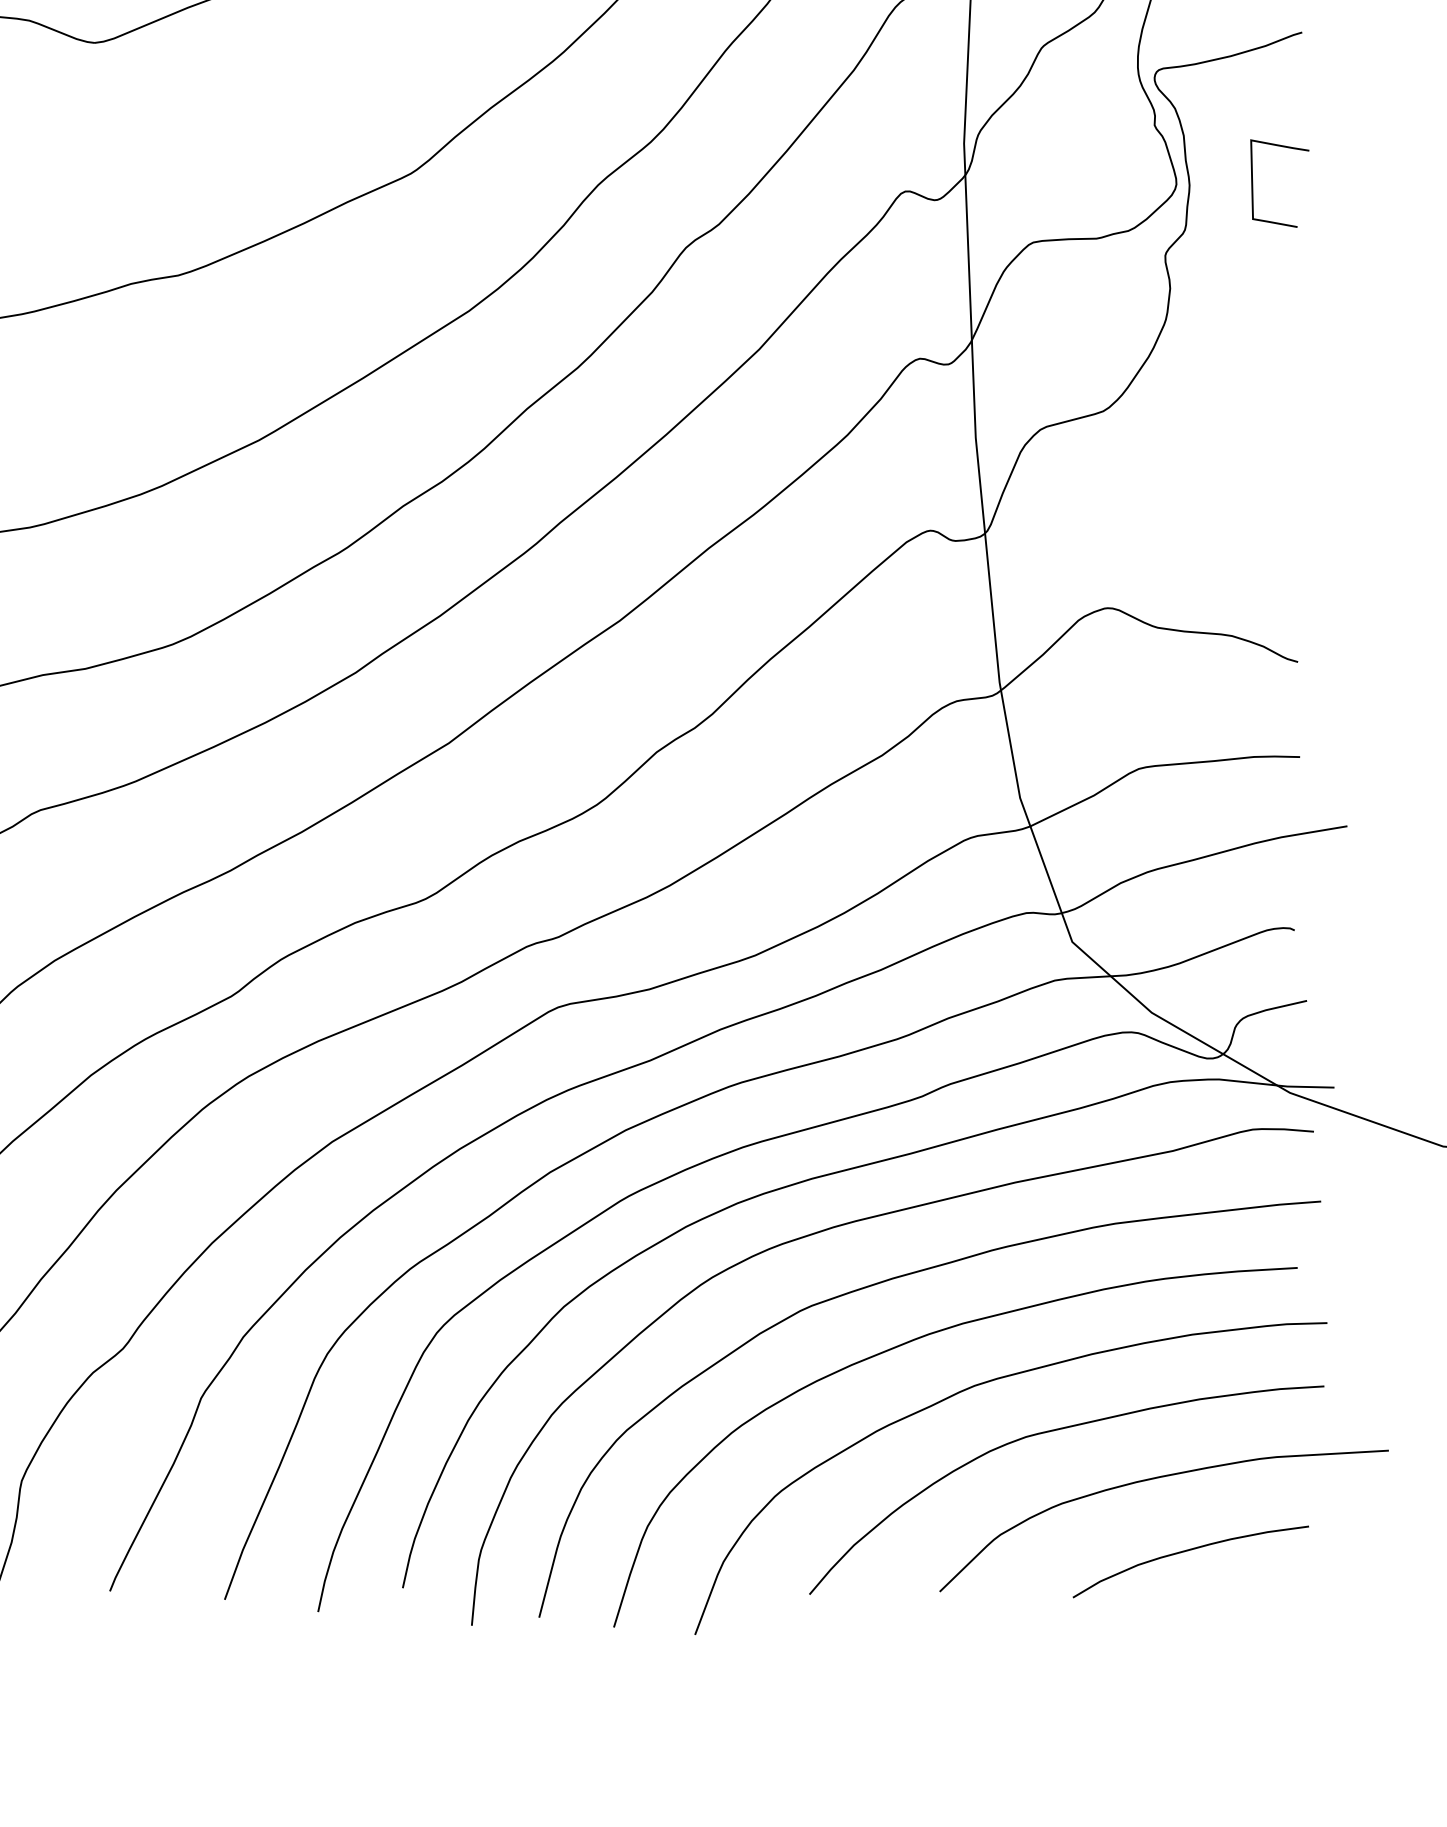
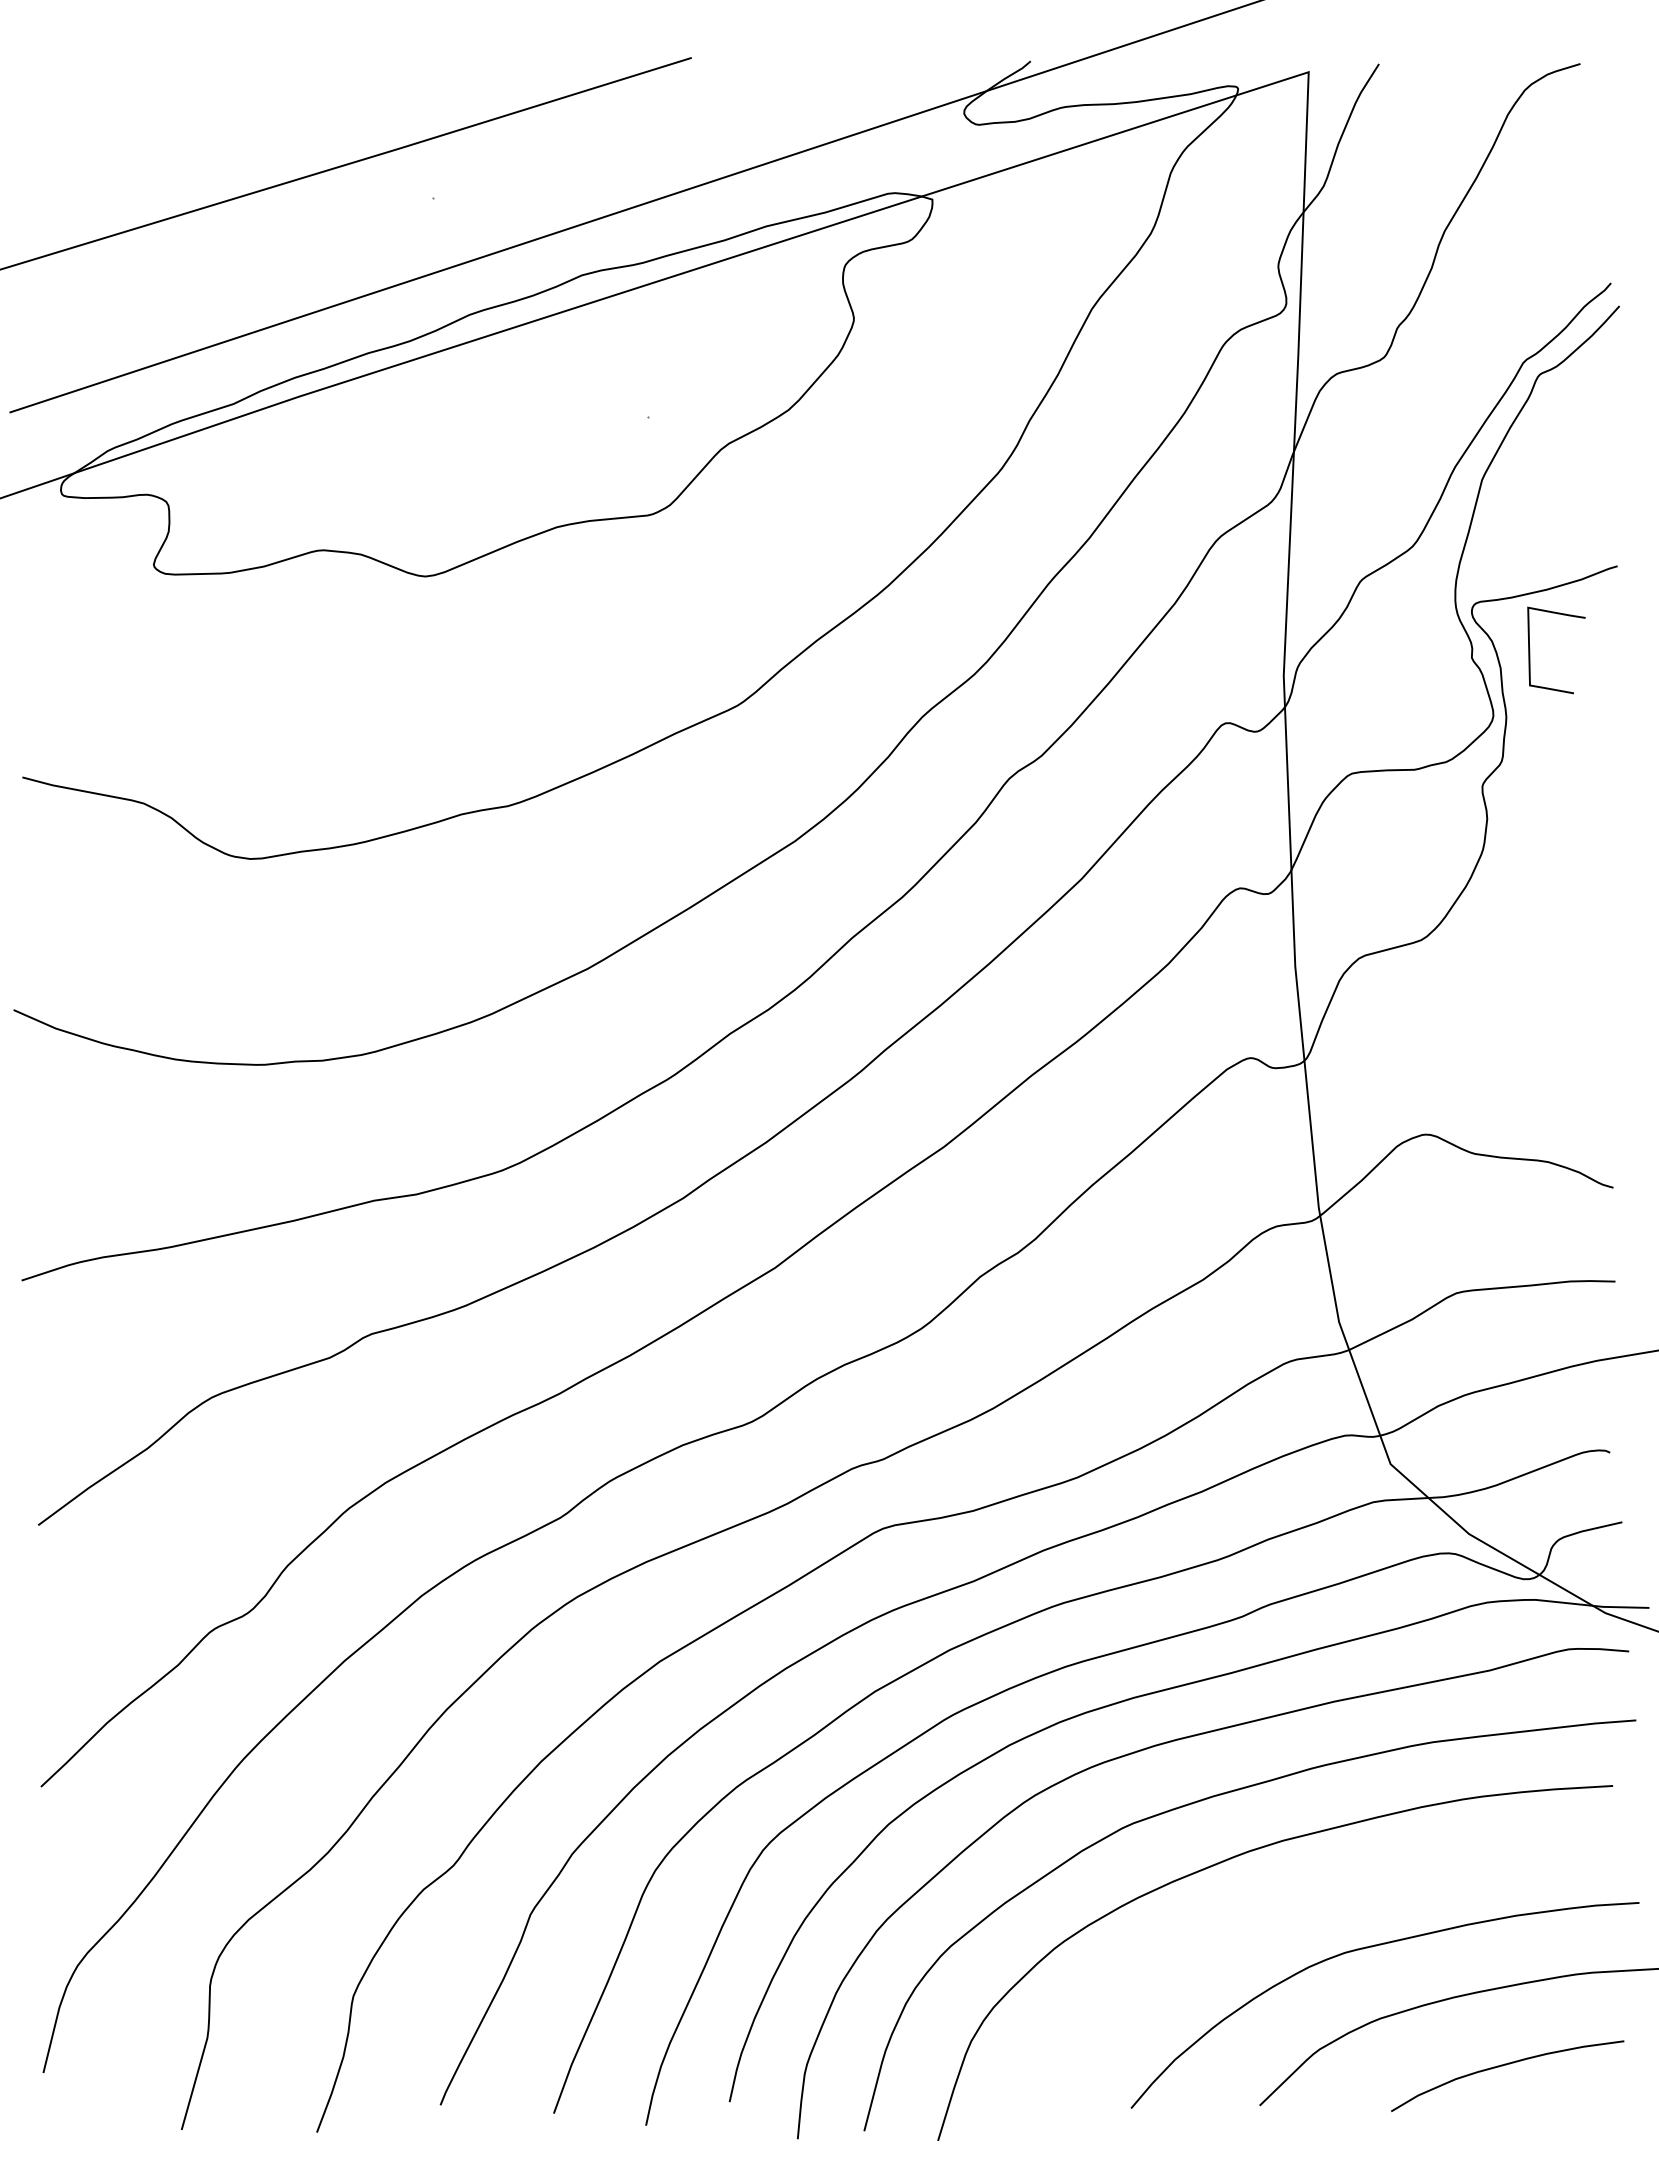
curve: (1253, 183) -> (1530, 650), moved
curve: (981, 1384) -> (1300, 1901), removed

